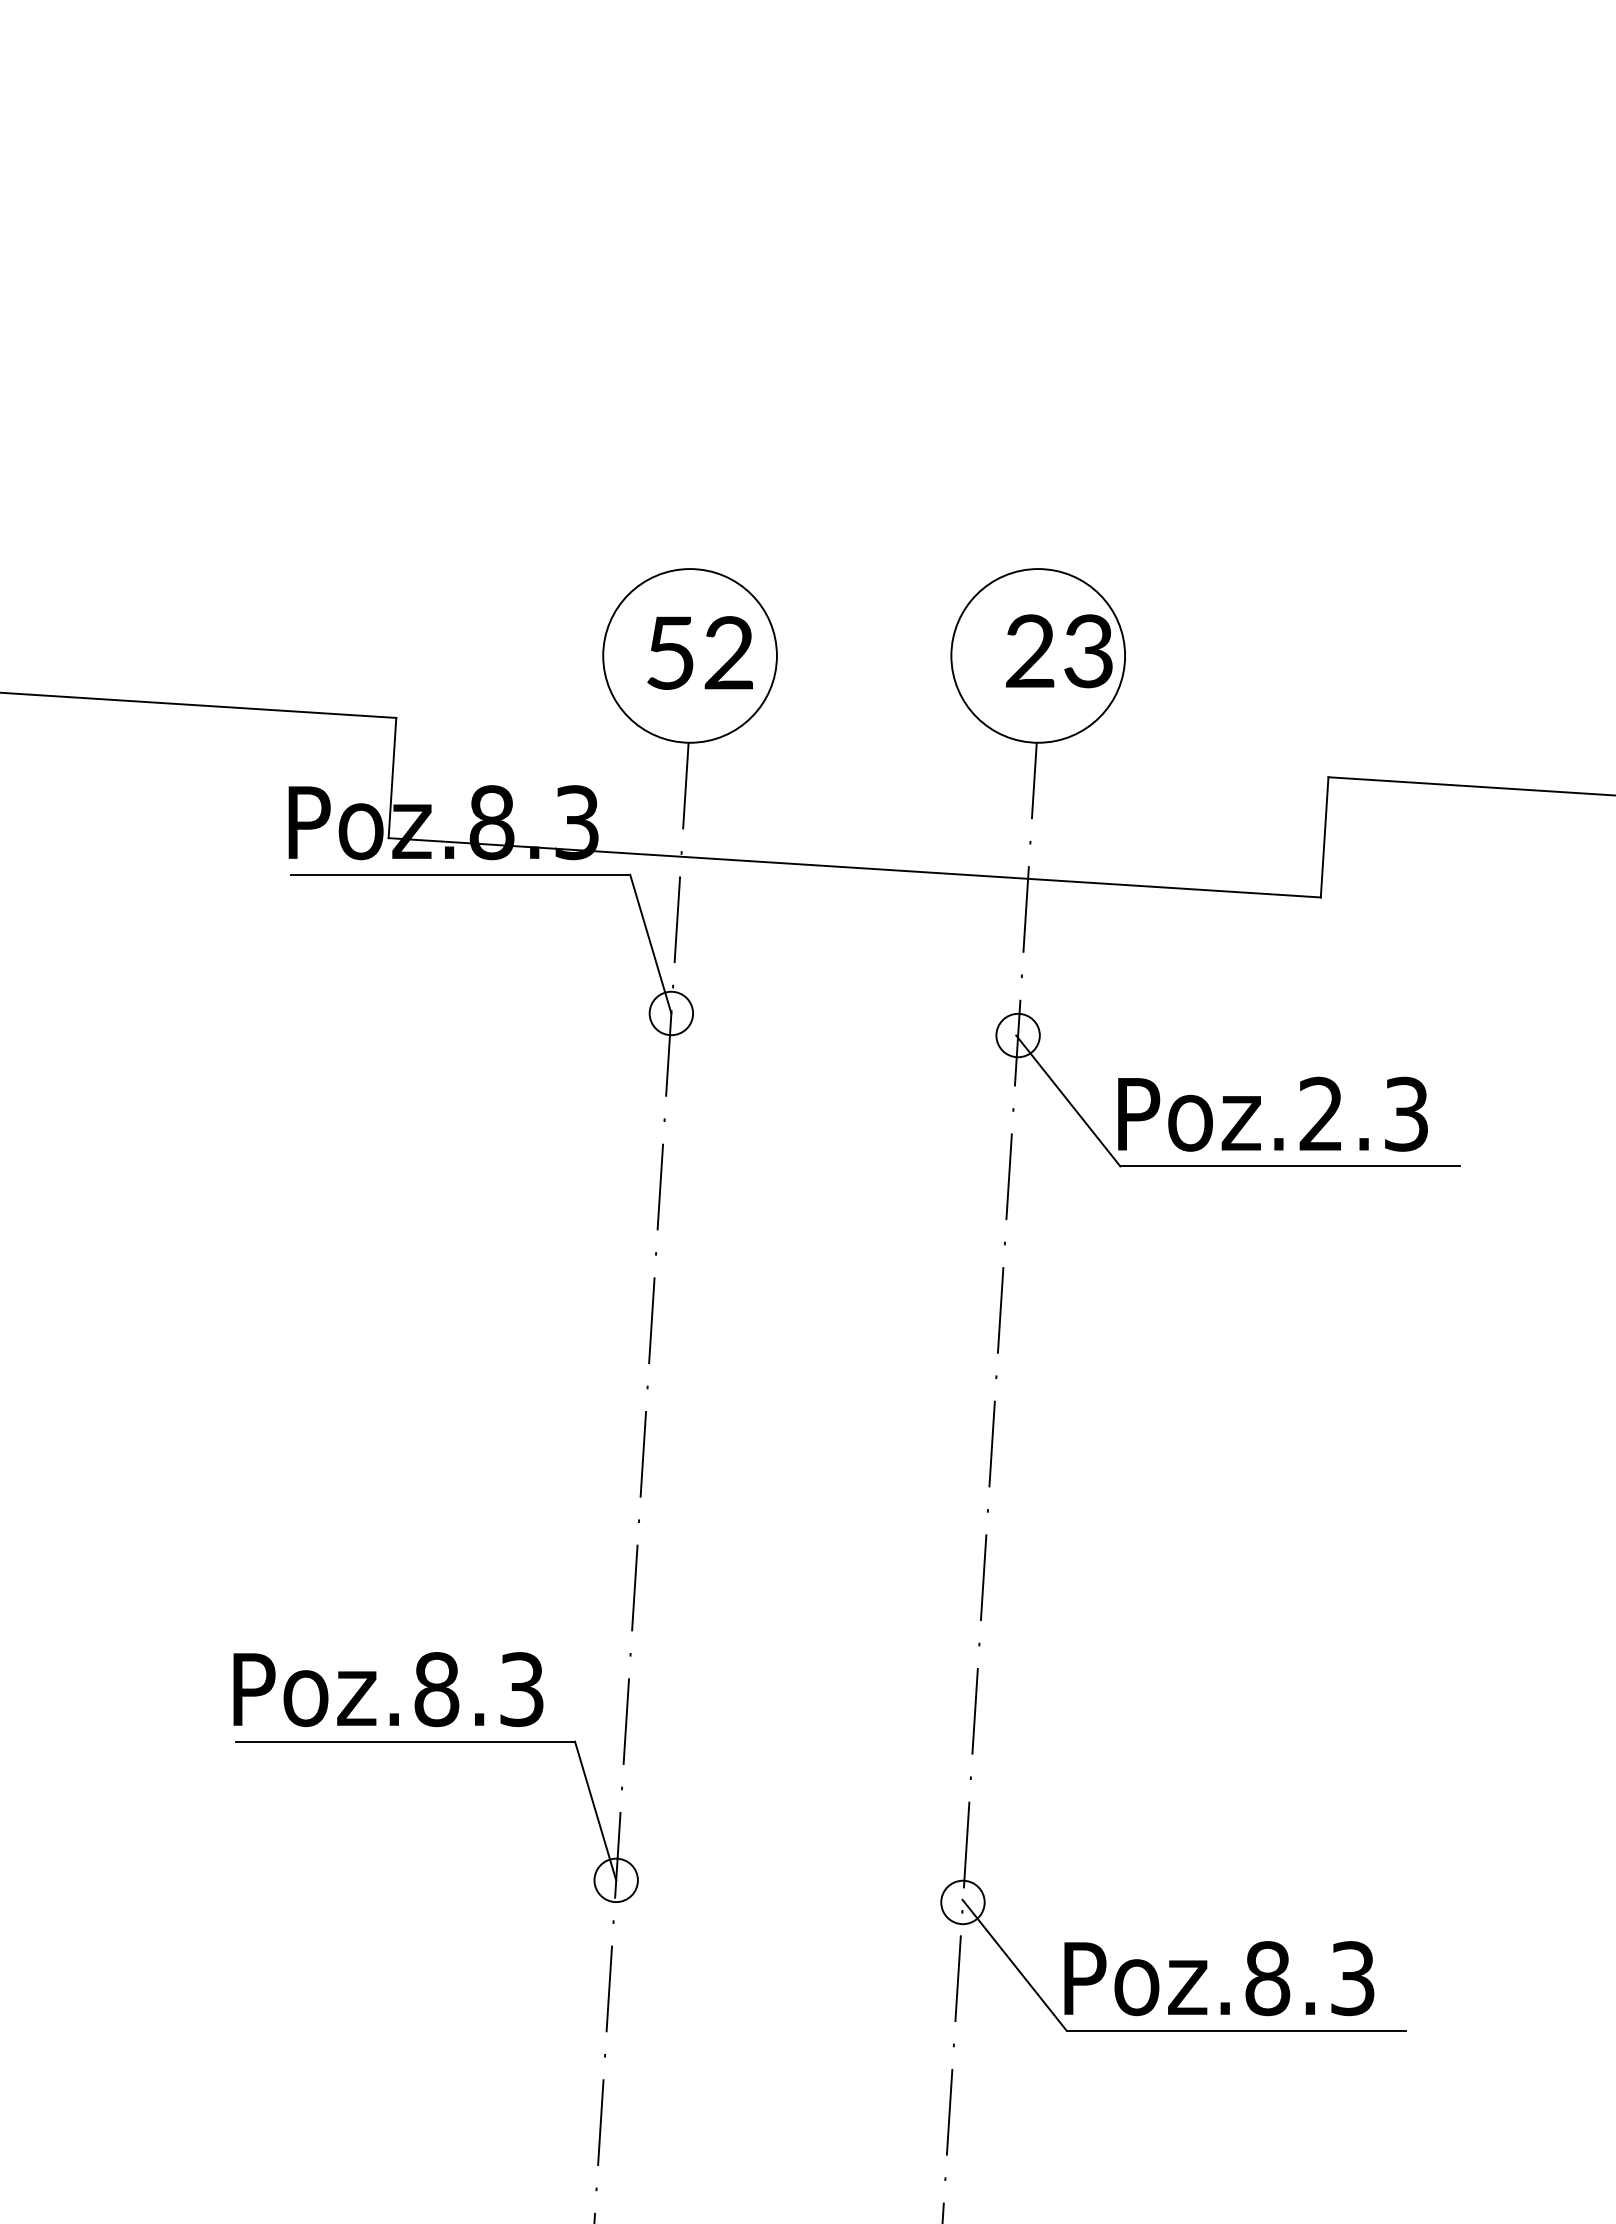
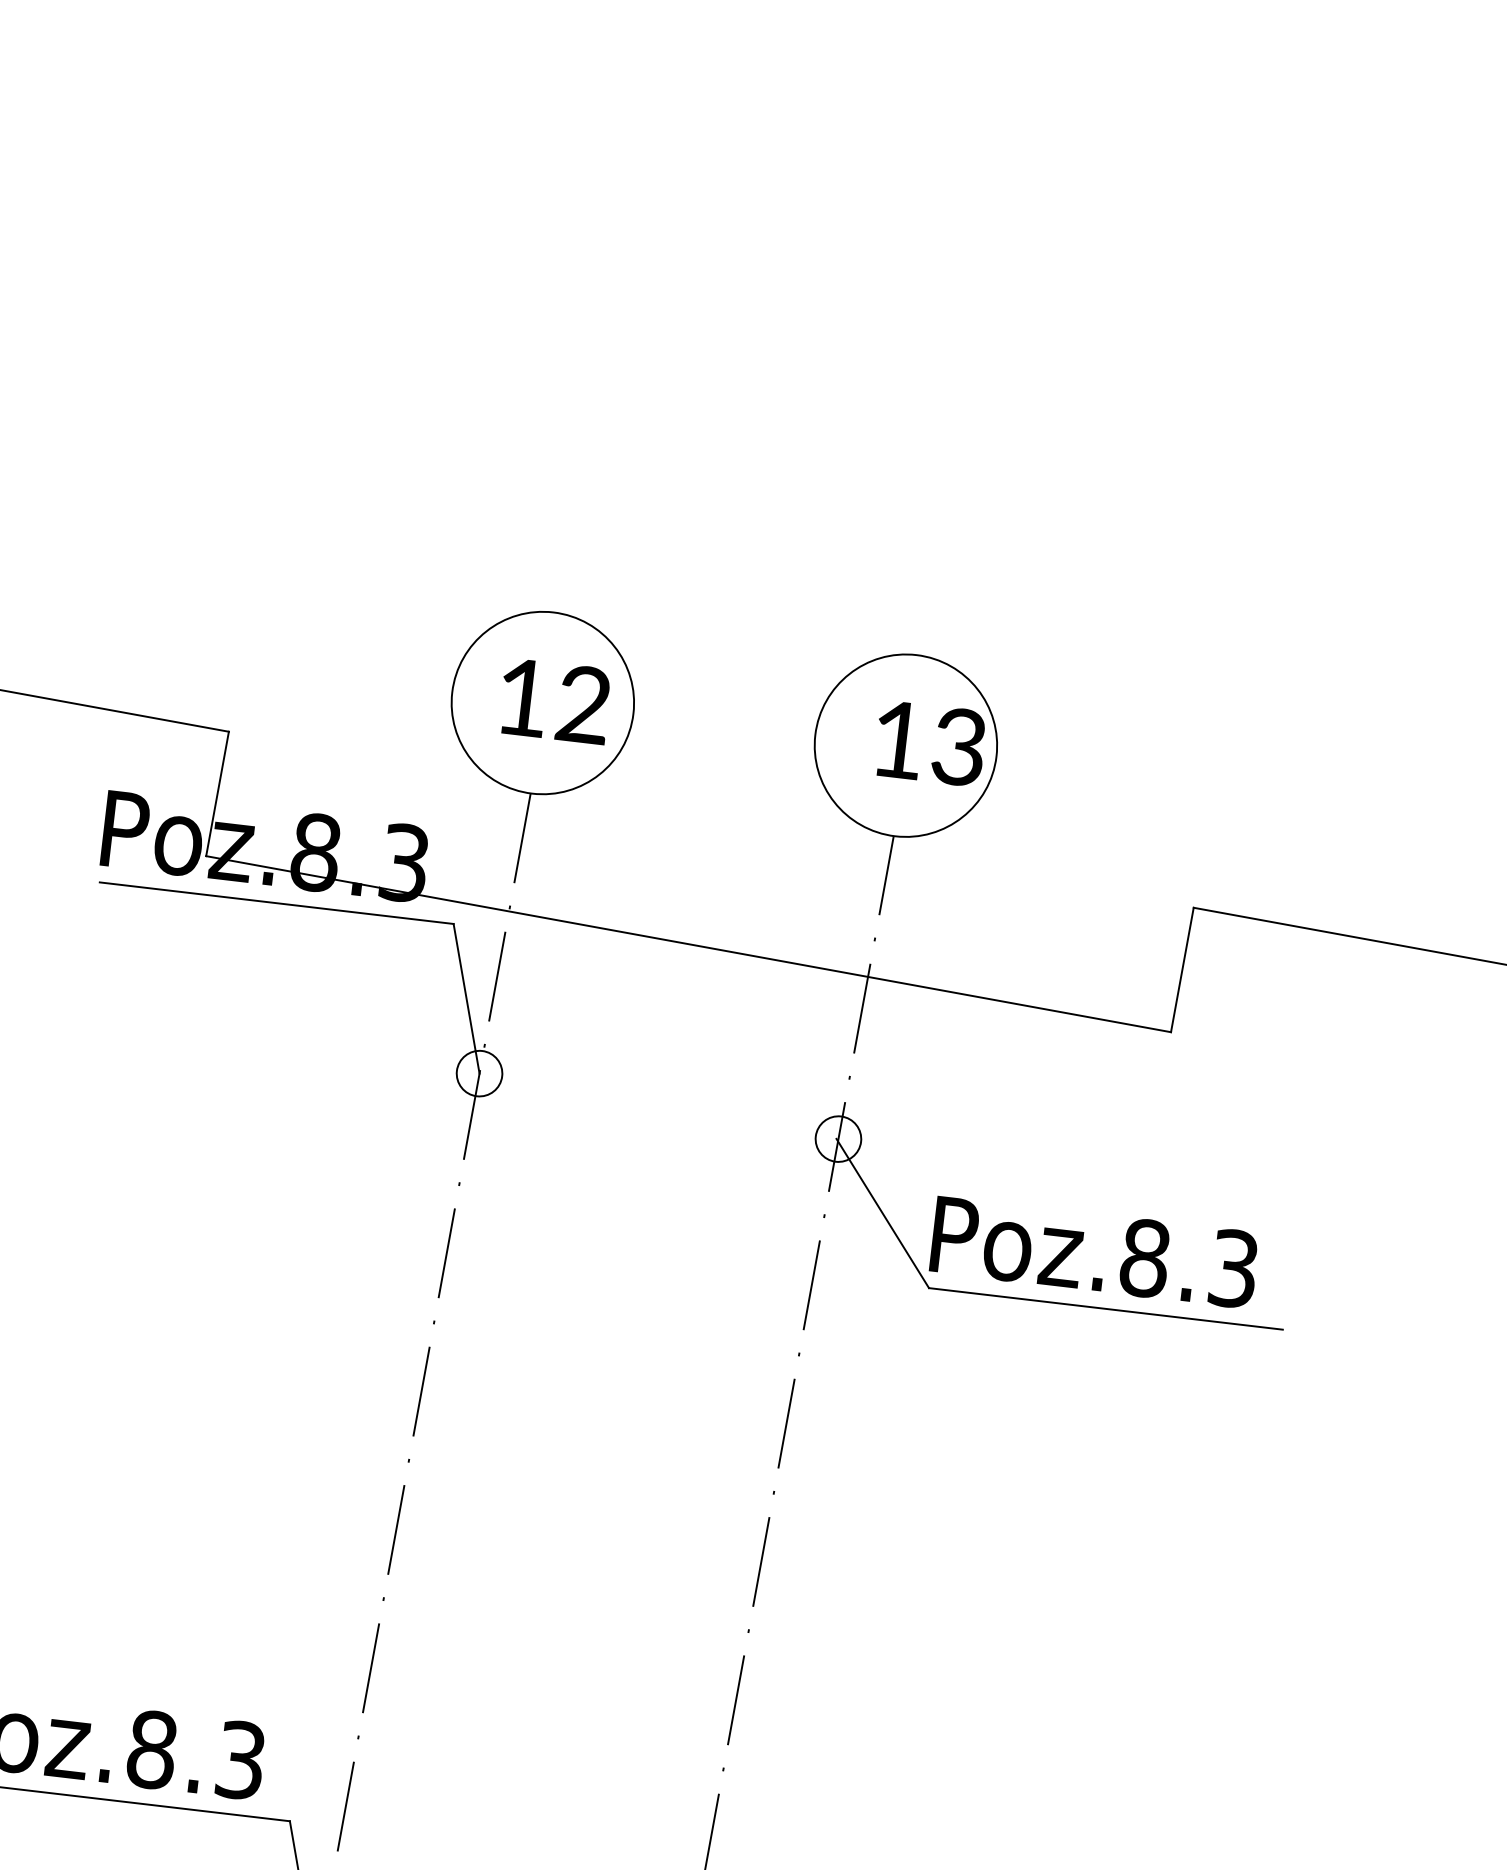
text: (1030, 650) -> (898, 739), 23 -> 13
text: (670, 652) -> (522, 697), 52 -> 12
text: (1321, 1113) -> (1145, 1257), Poz.2.3 -> Poz.8.3

